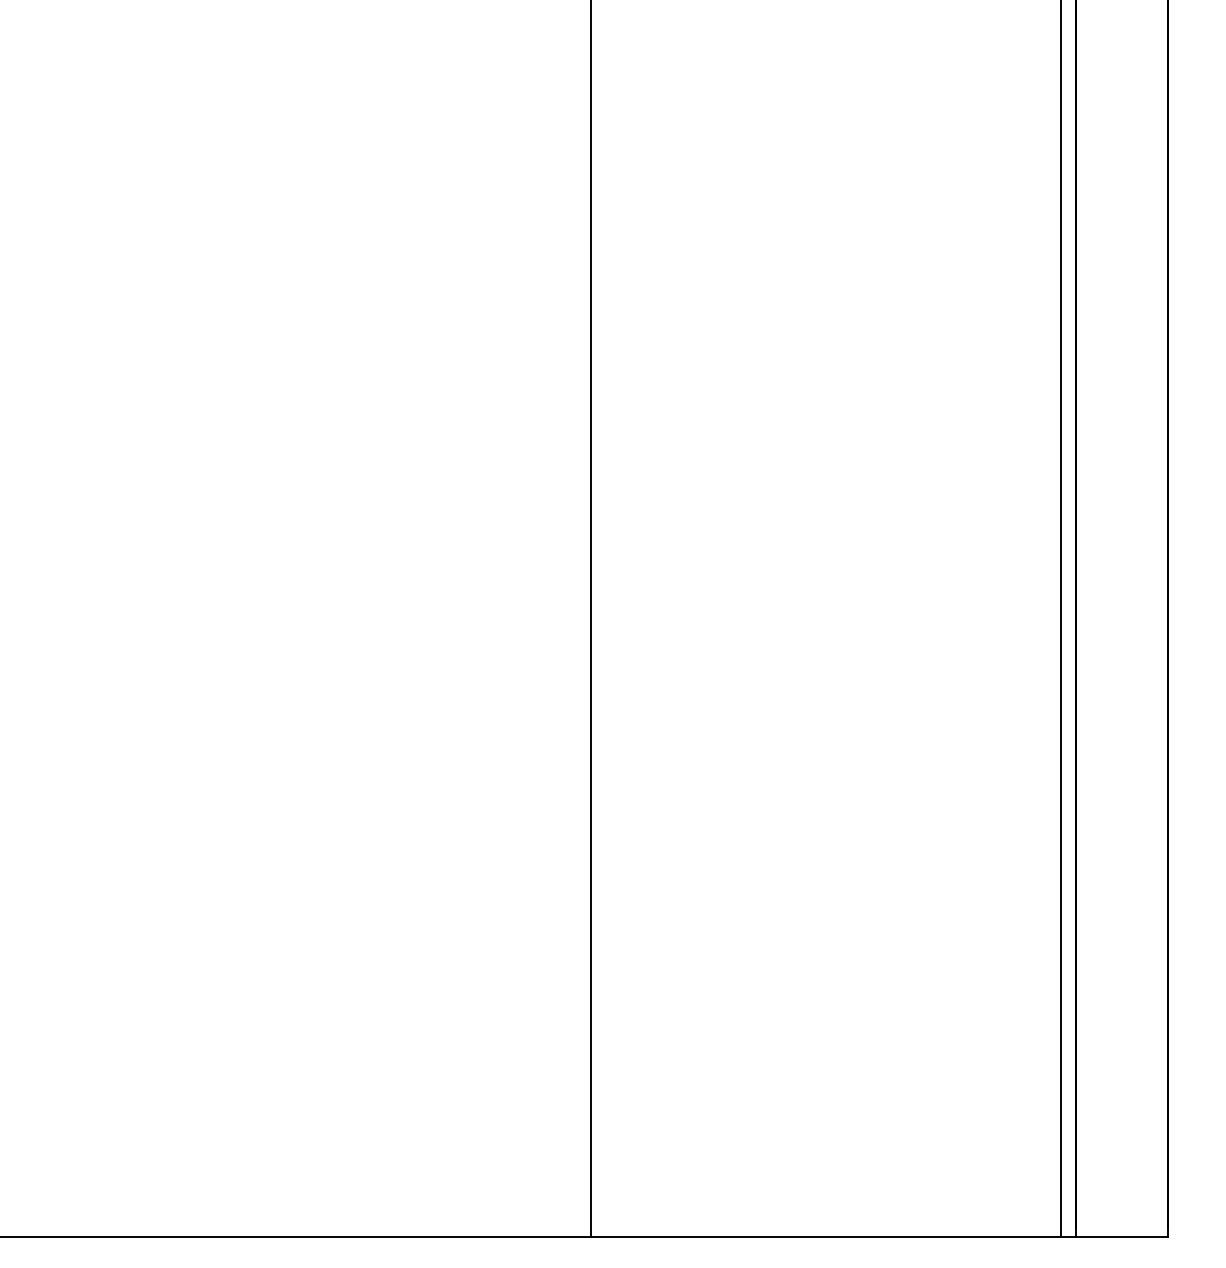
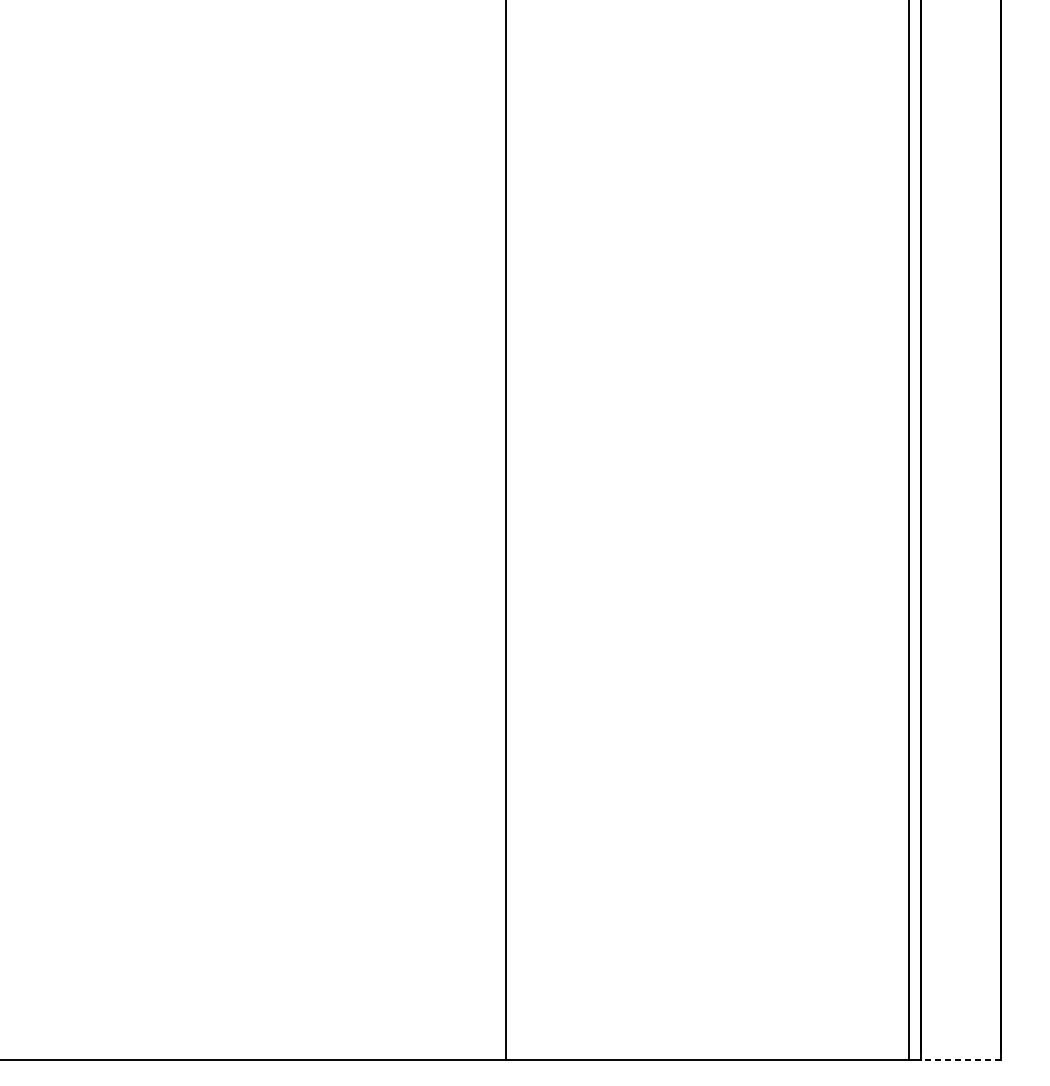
line: (1121, 1237) -> (960, 1059), solid -> dashed

